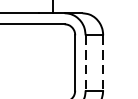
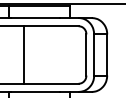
line: (86, 63) -> (94, 55), dashed -> solid
line: (103, 63) -> (107, 55), dashed -> solid

